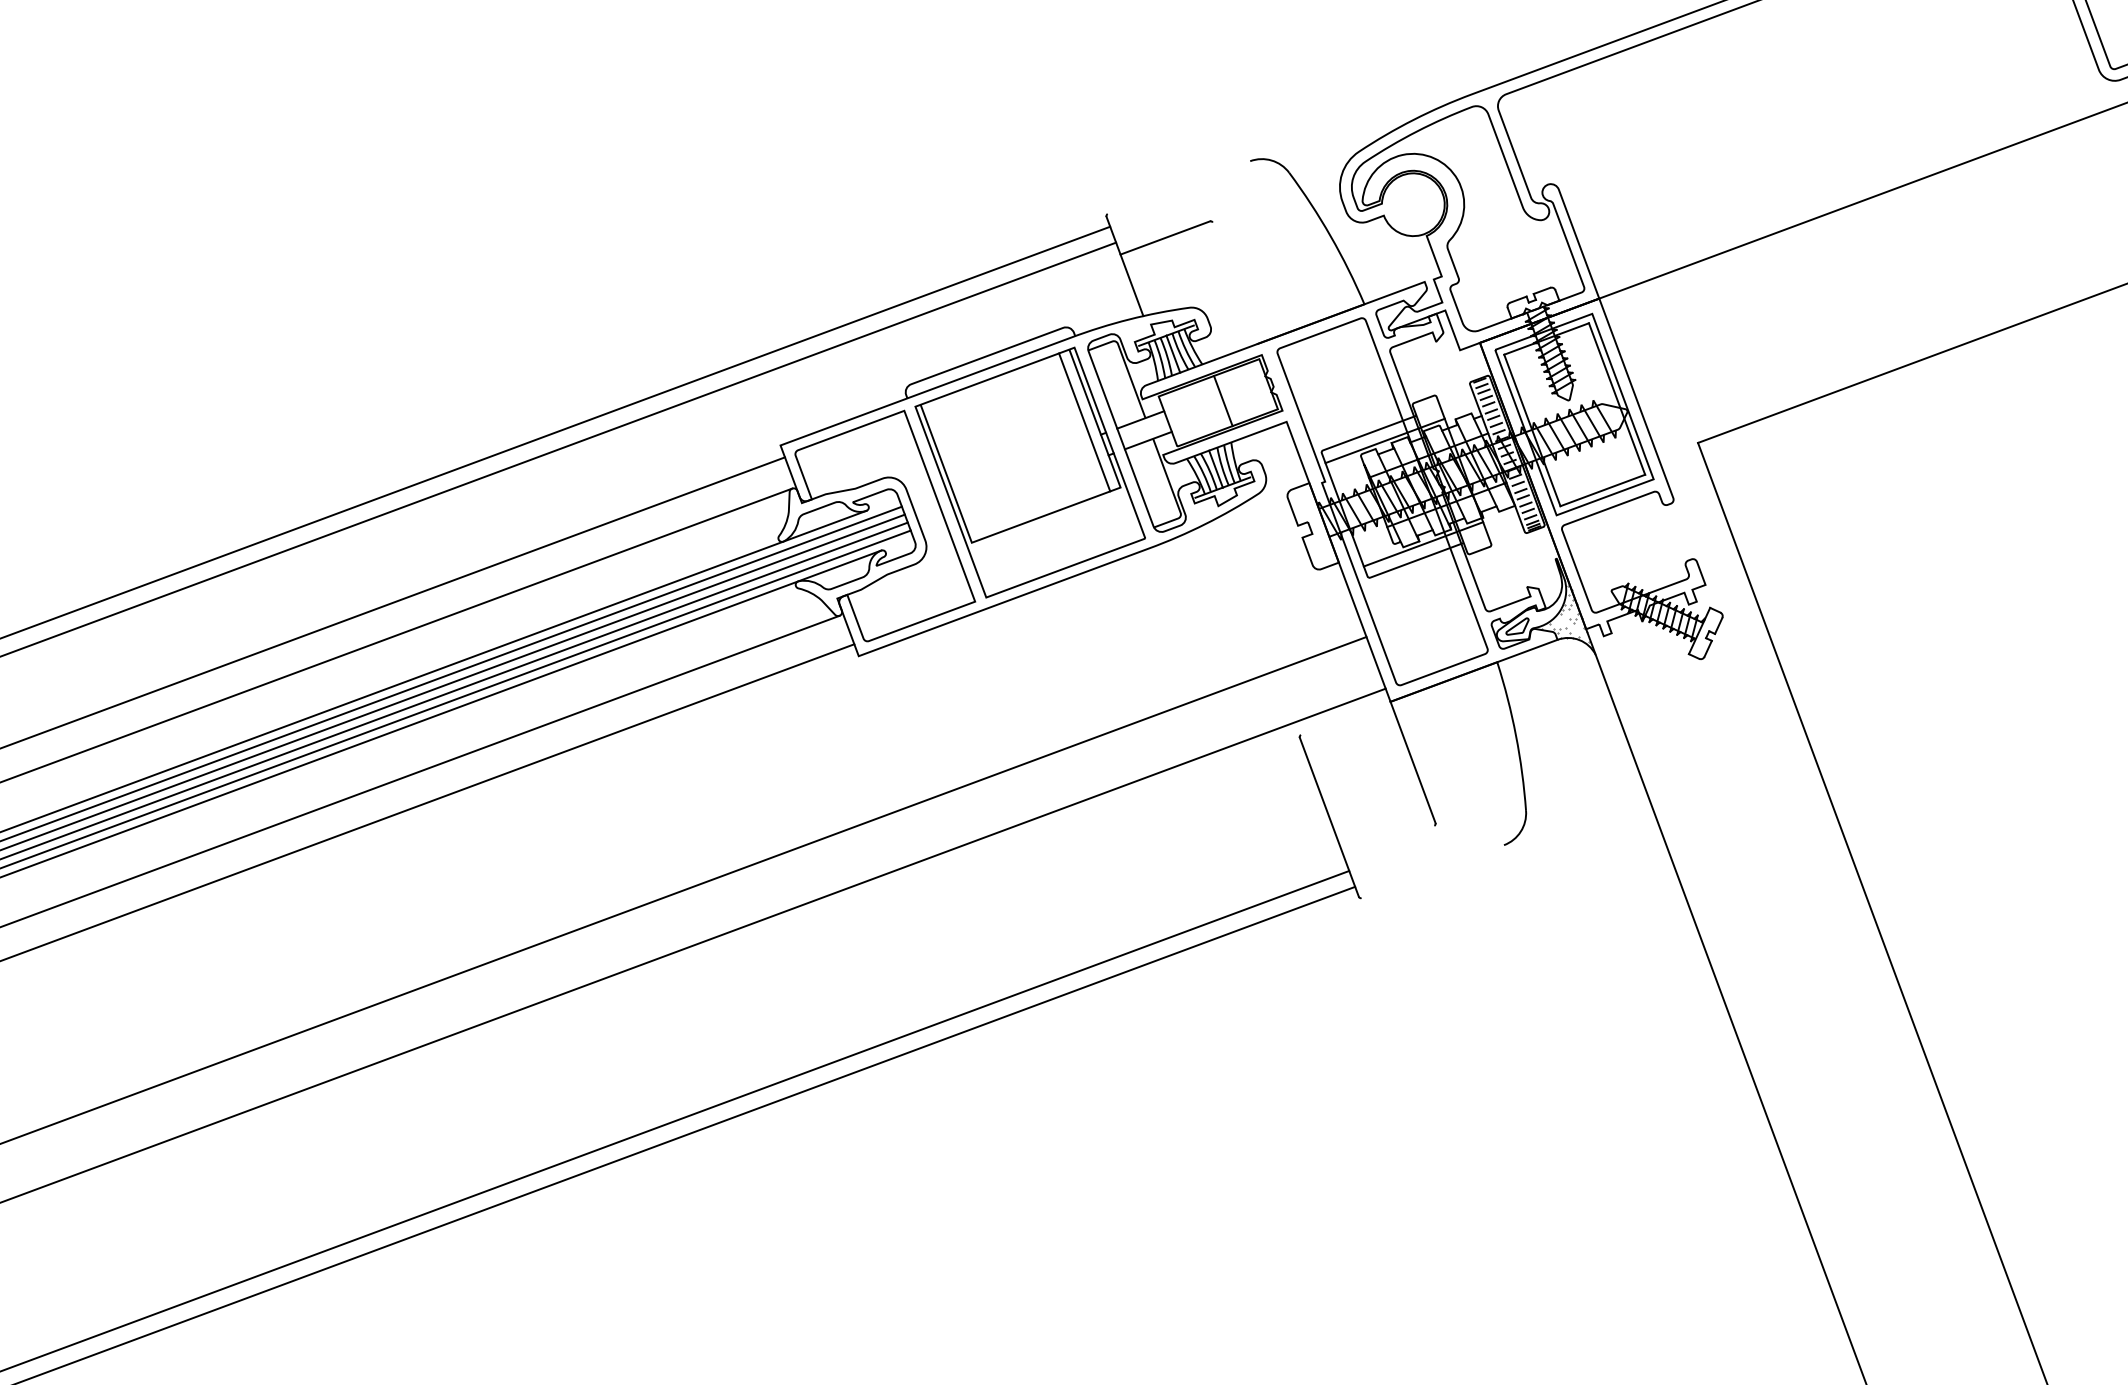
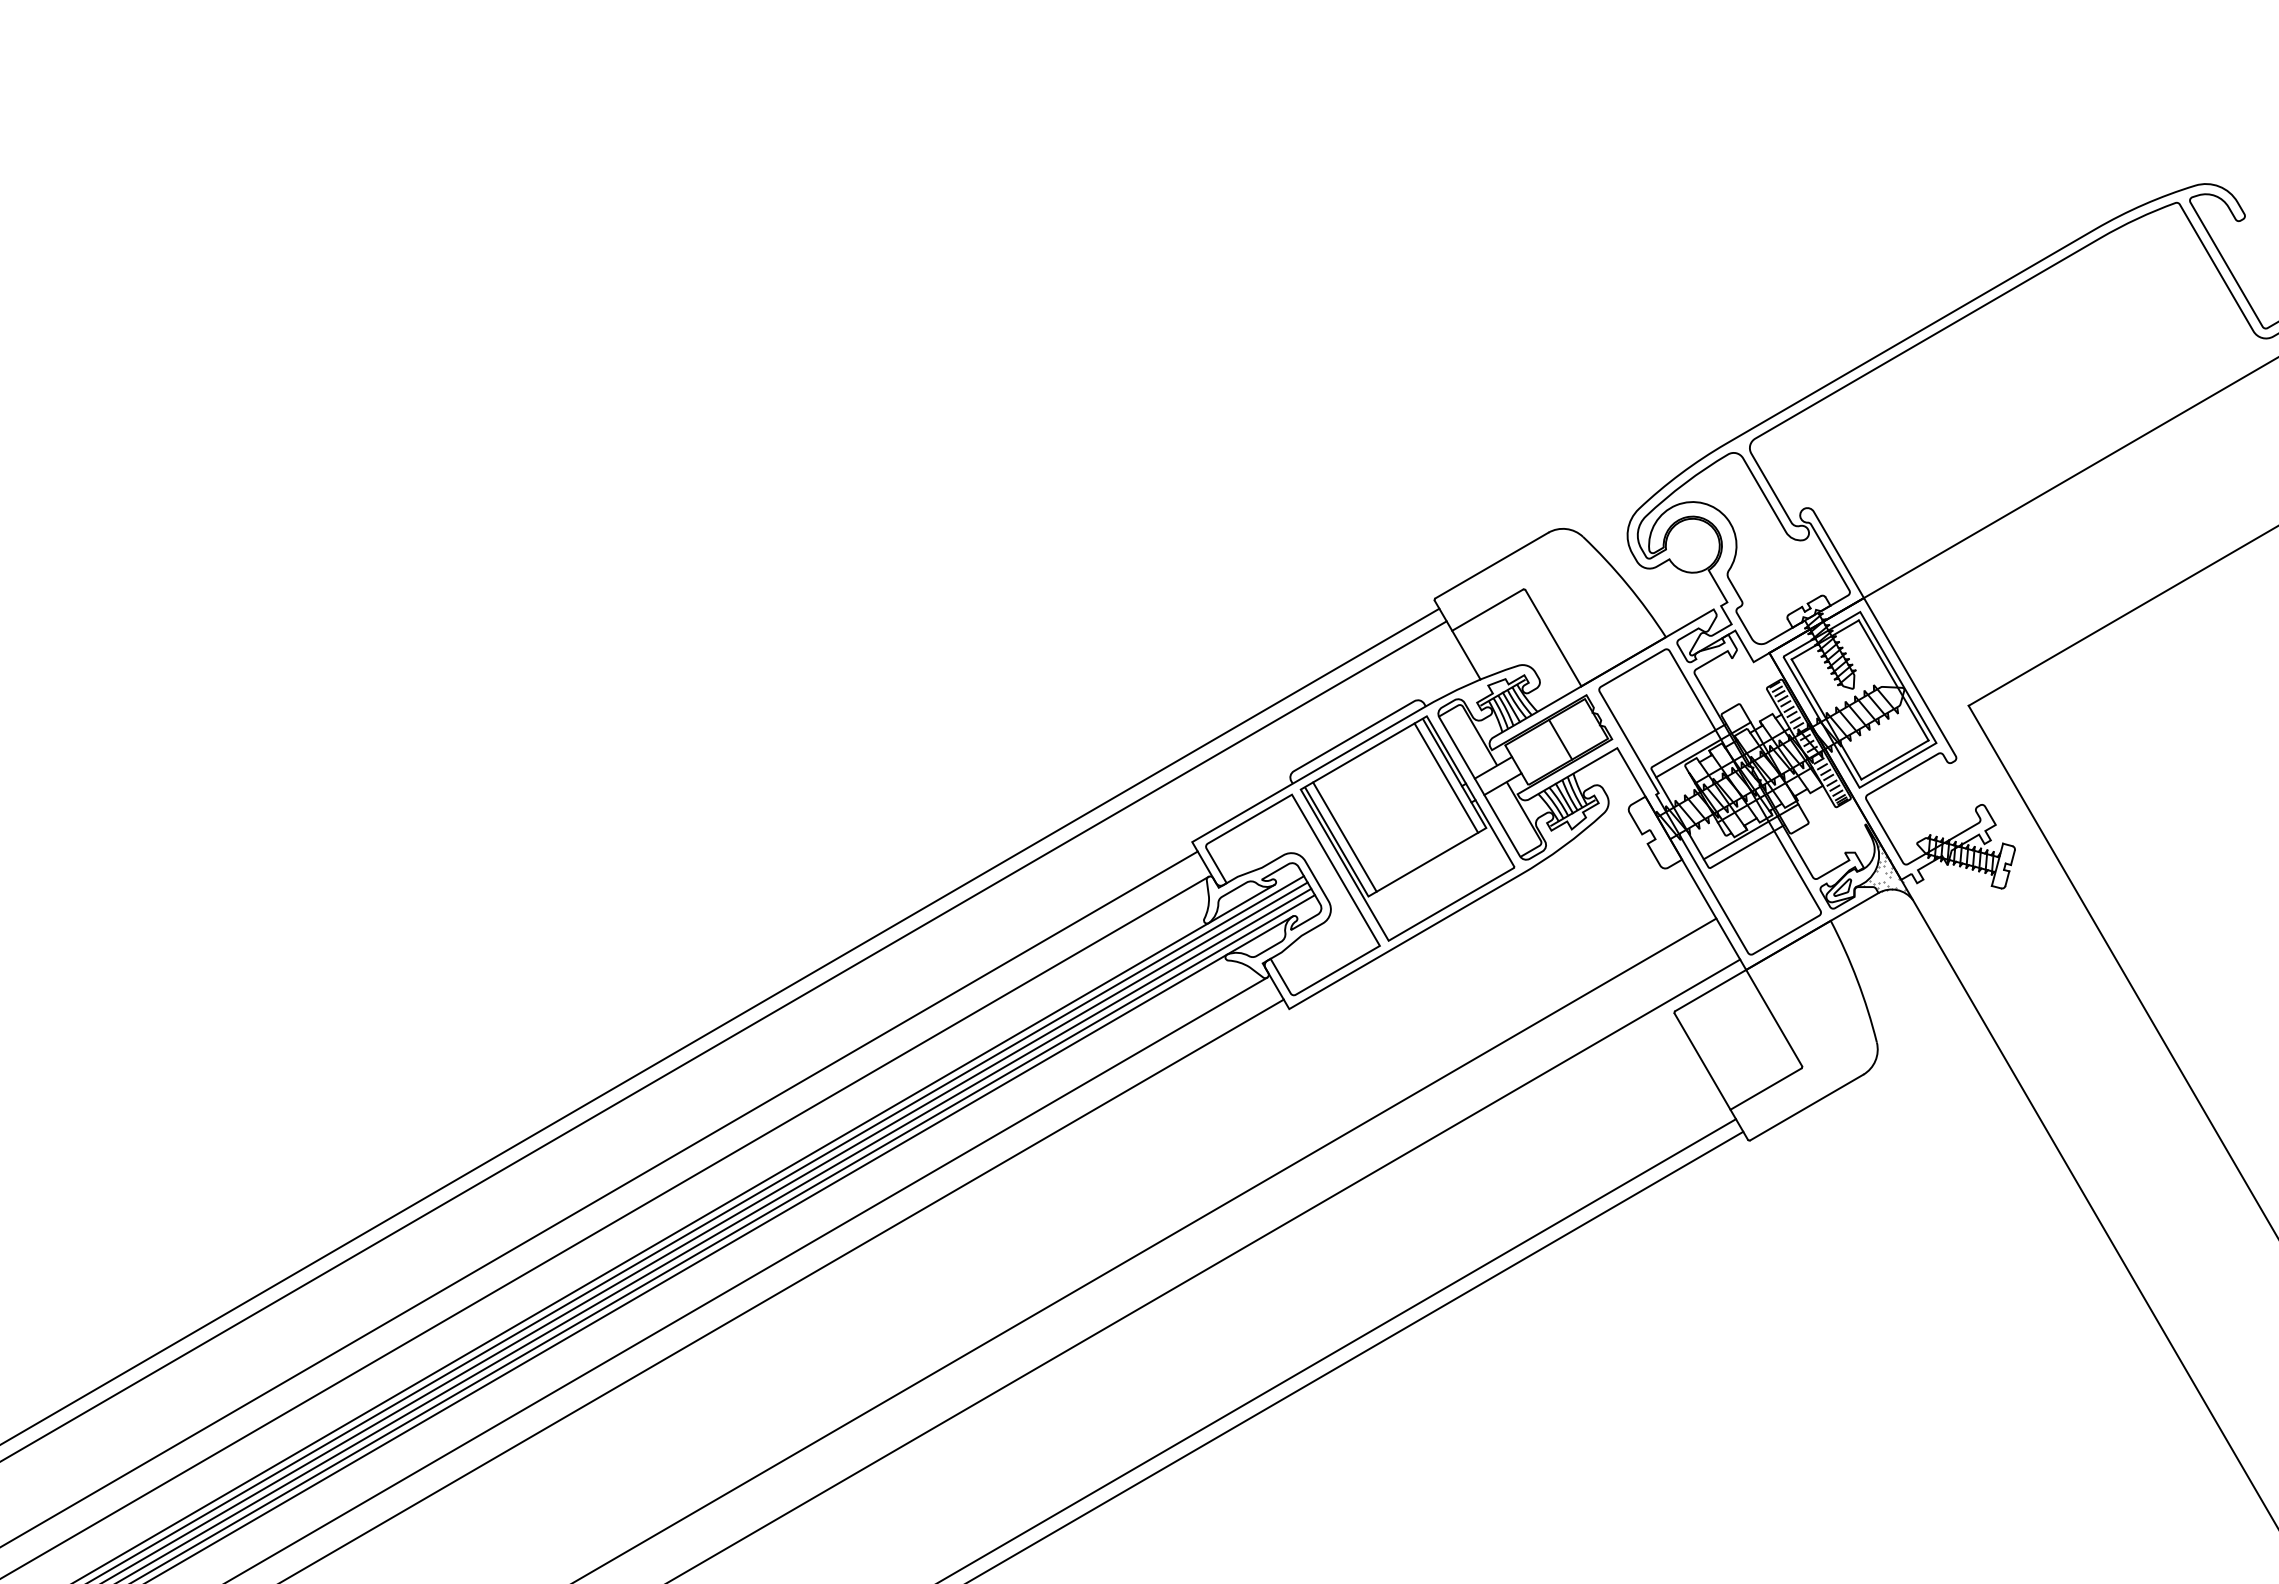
line: (1178, 187) -> (1491, 565), added
line: (1235, 283) -> (1553, 638), added
line: (956, 469) -> (1344, 836), added
line: (1345, 718) -> (1710, 990), added
line: (1389, 841) -> (1765, 1088), added
line: (1432, 871) -> (1806, 1107), added

